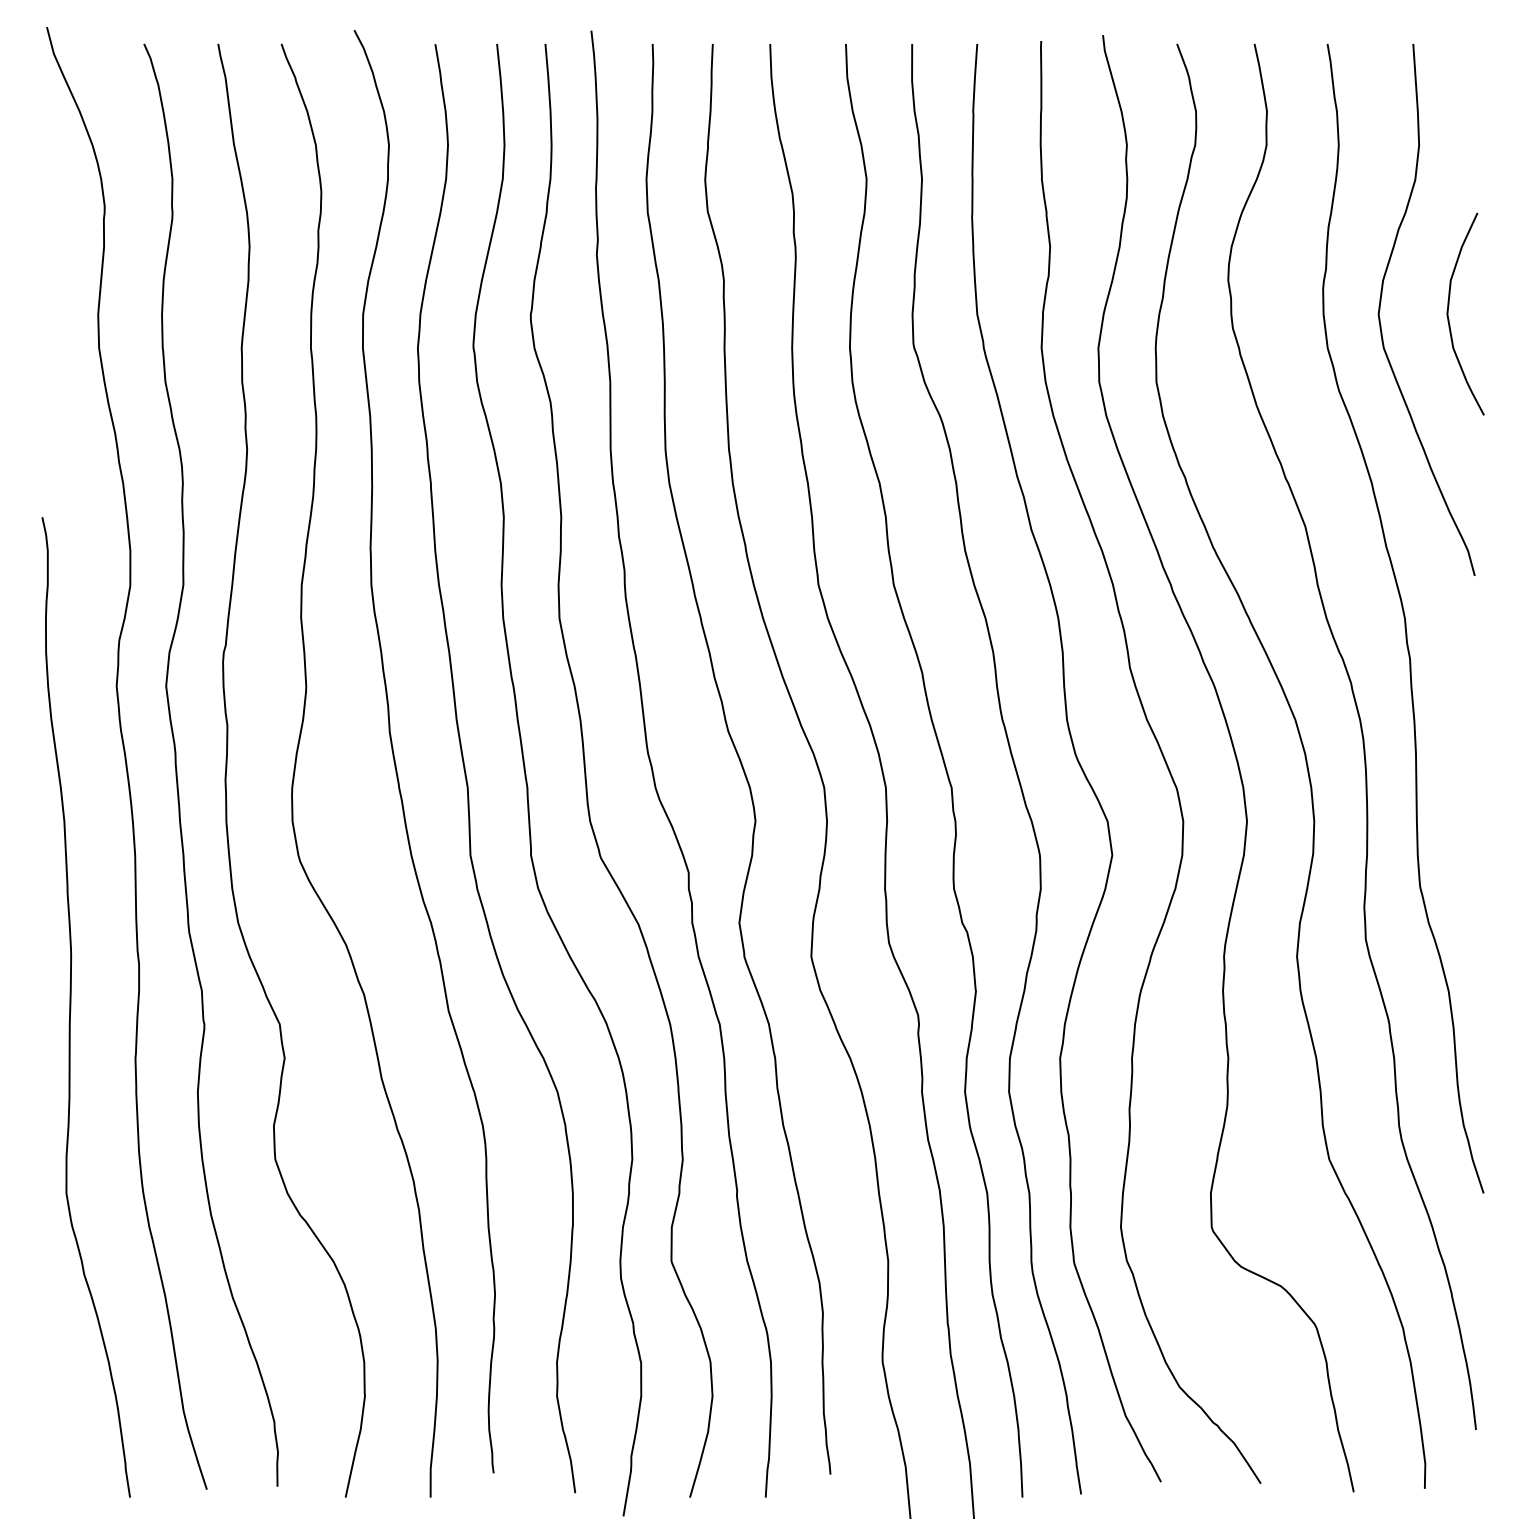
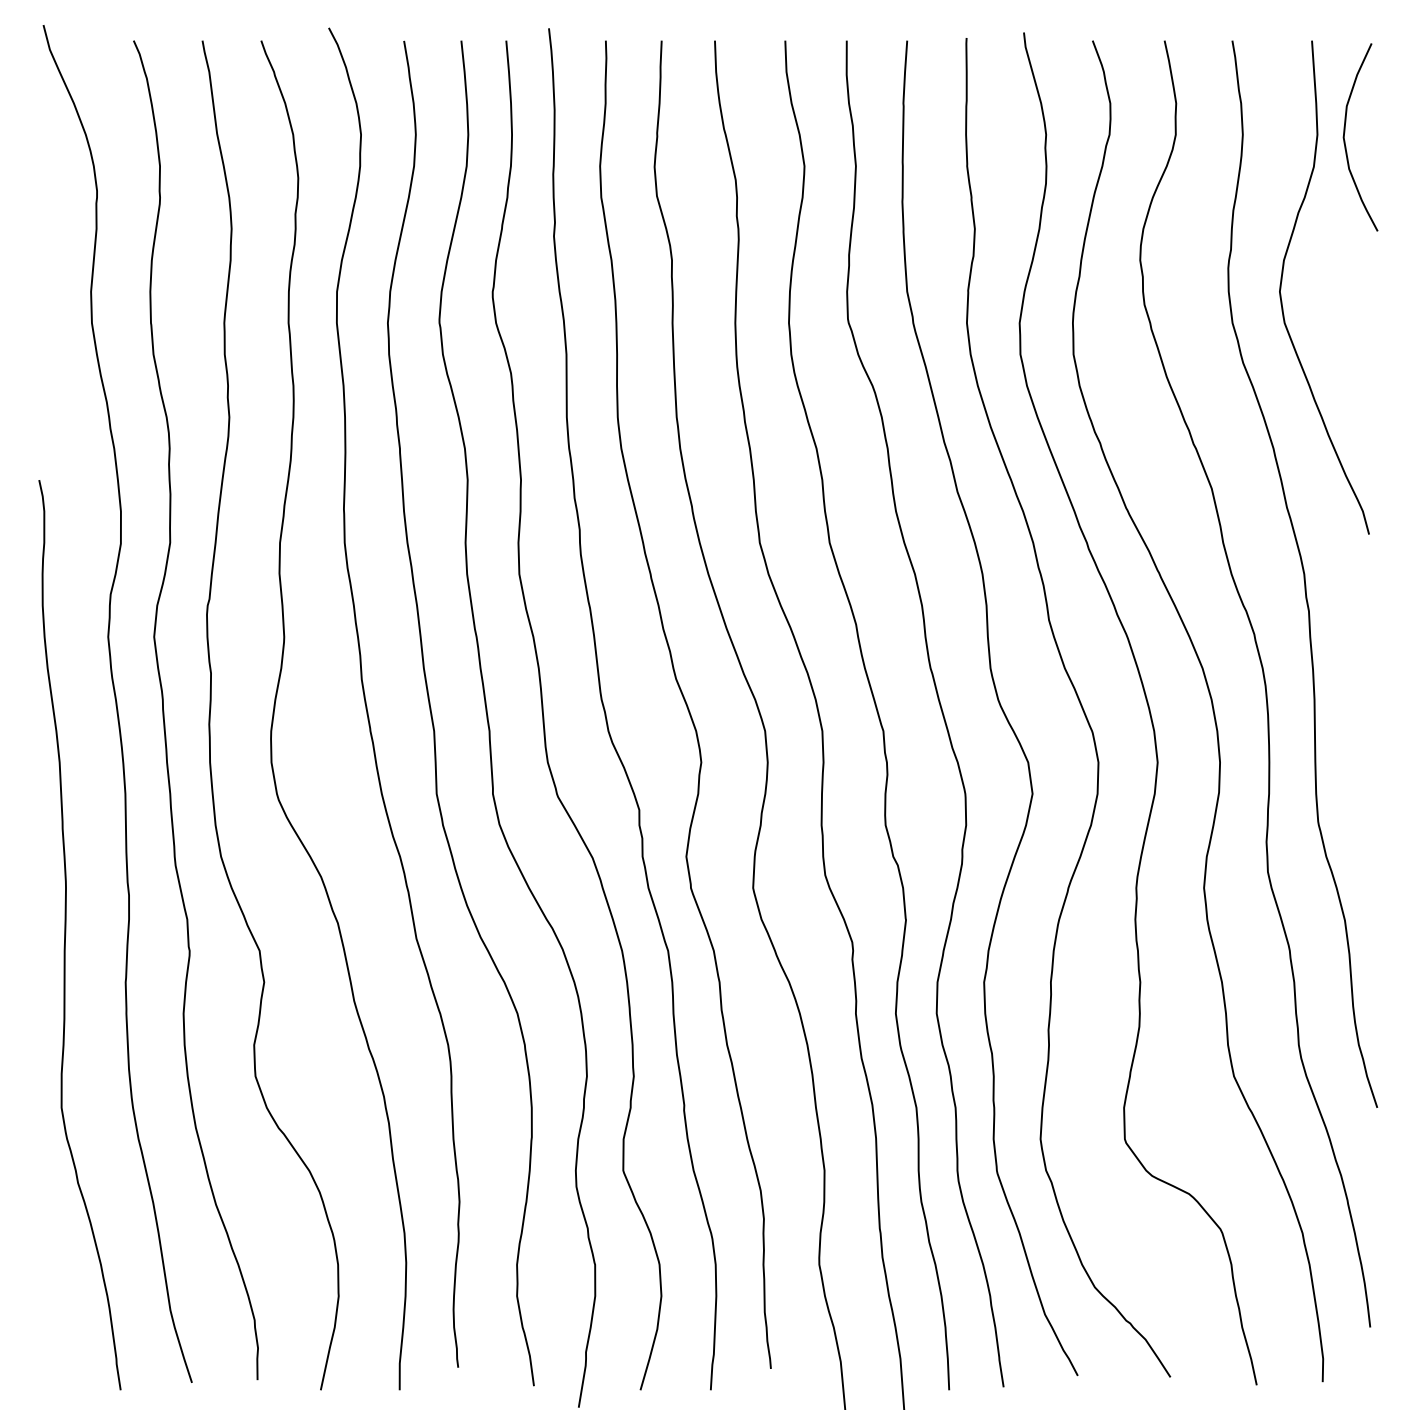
curve: (1449, 318) -> (1345, 141), moved

